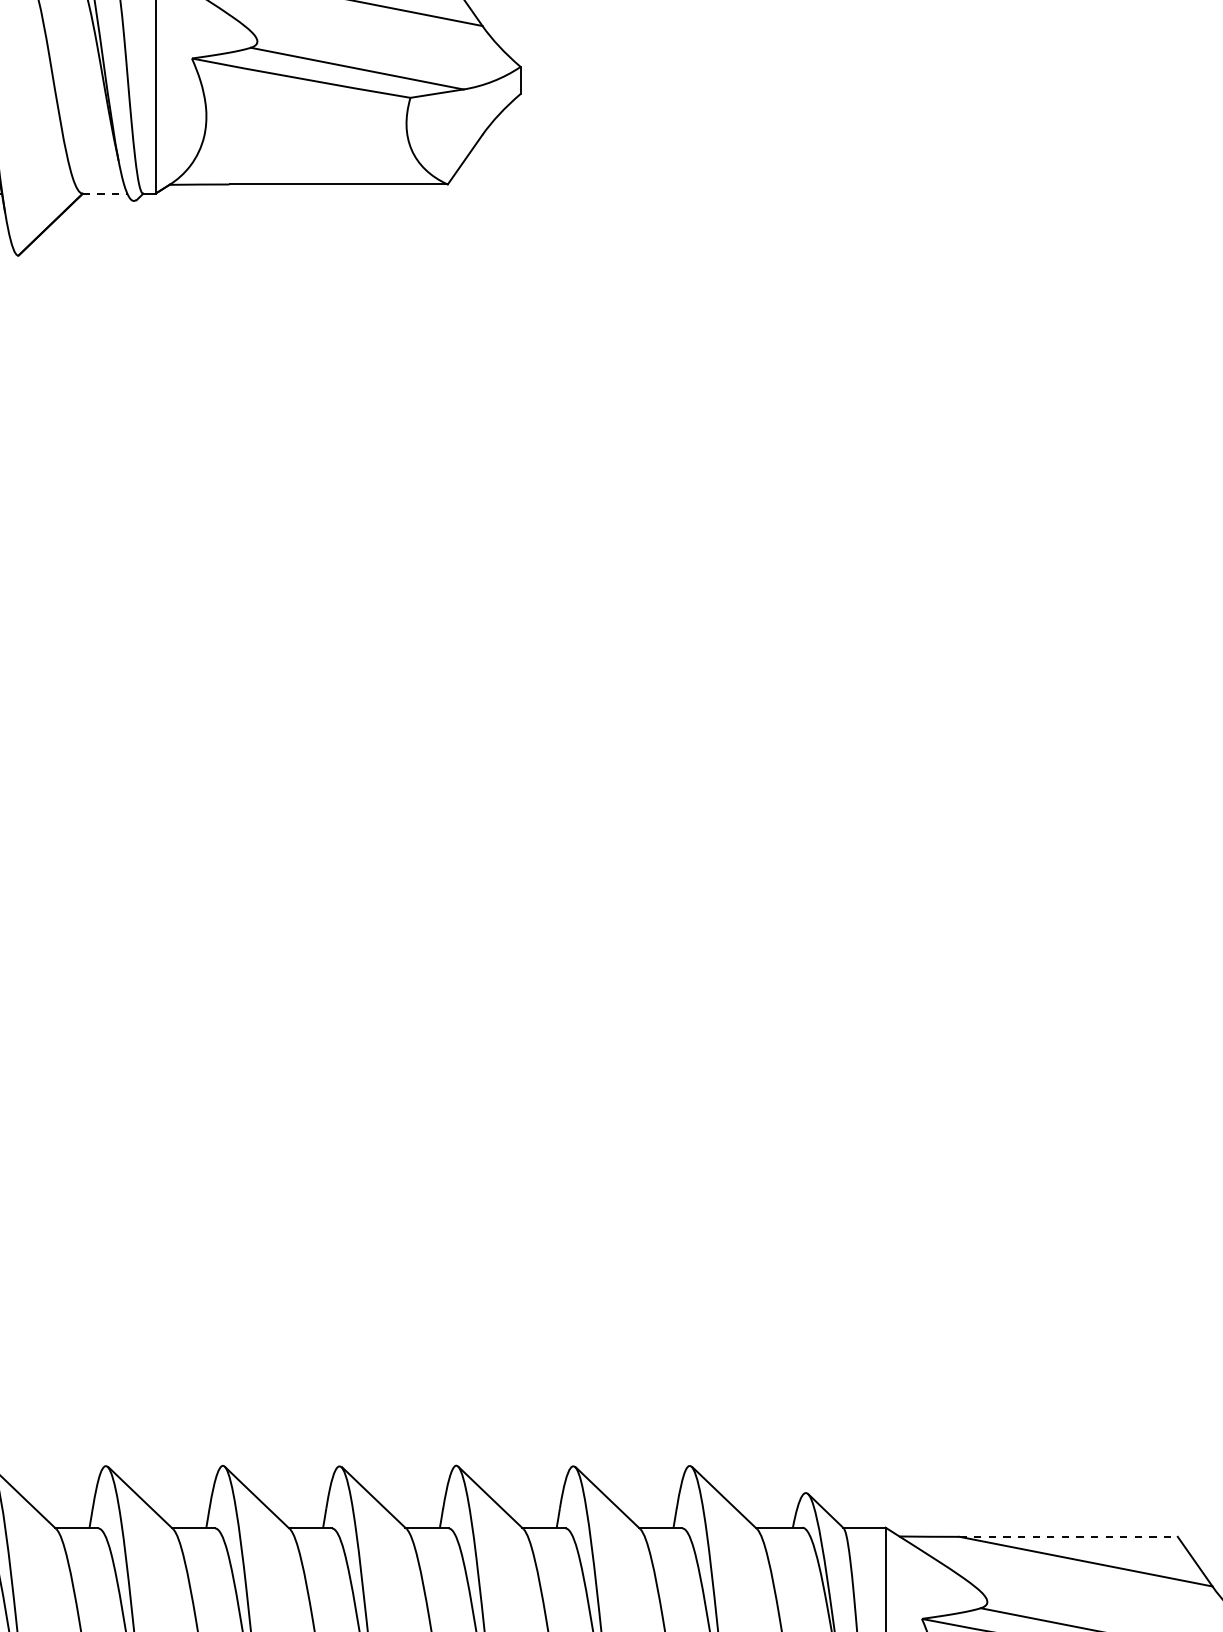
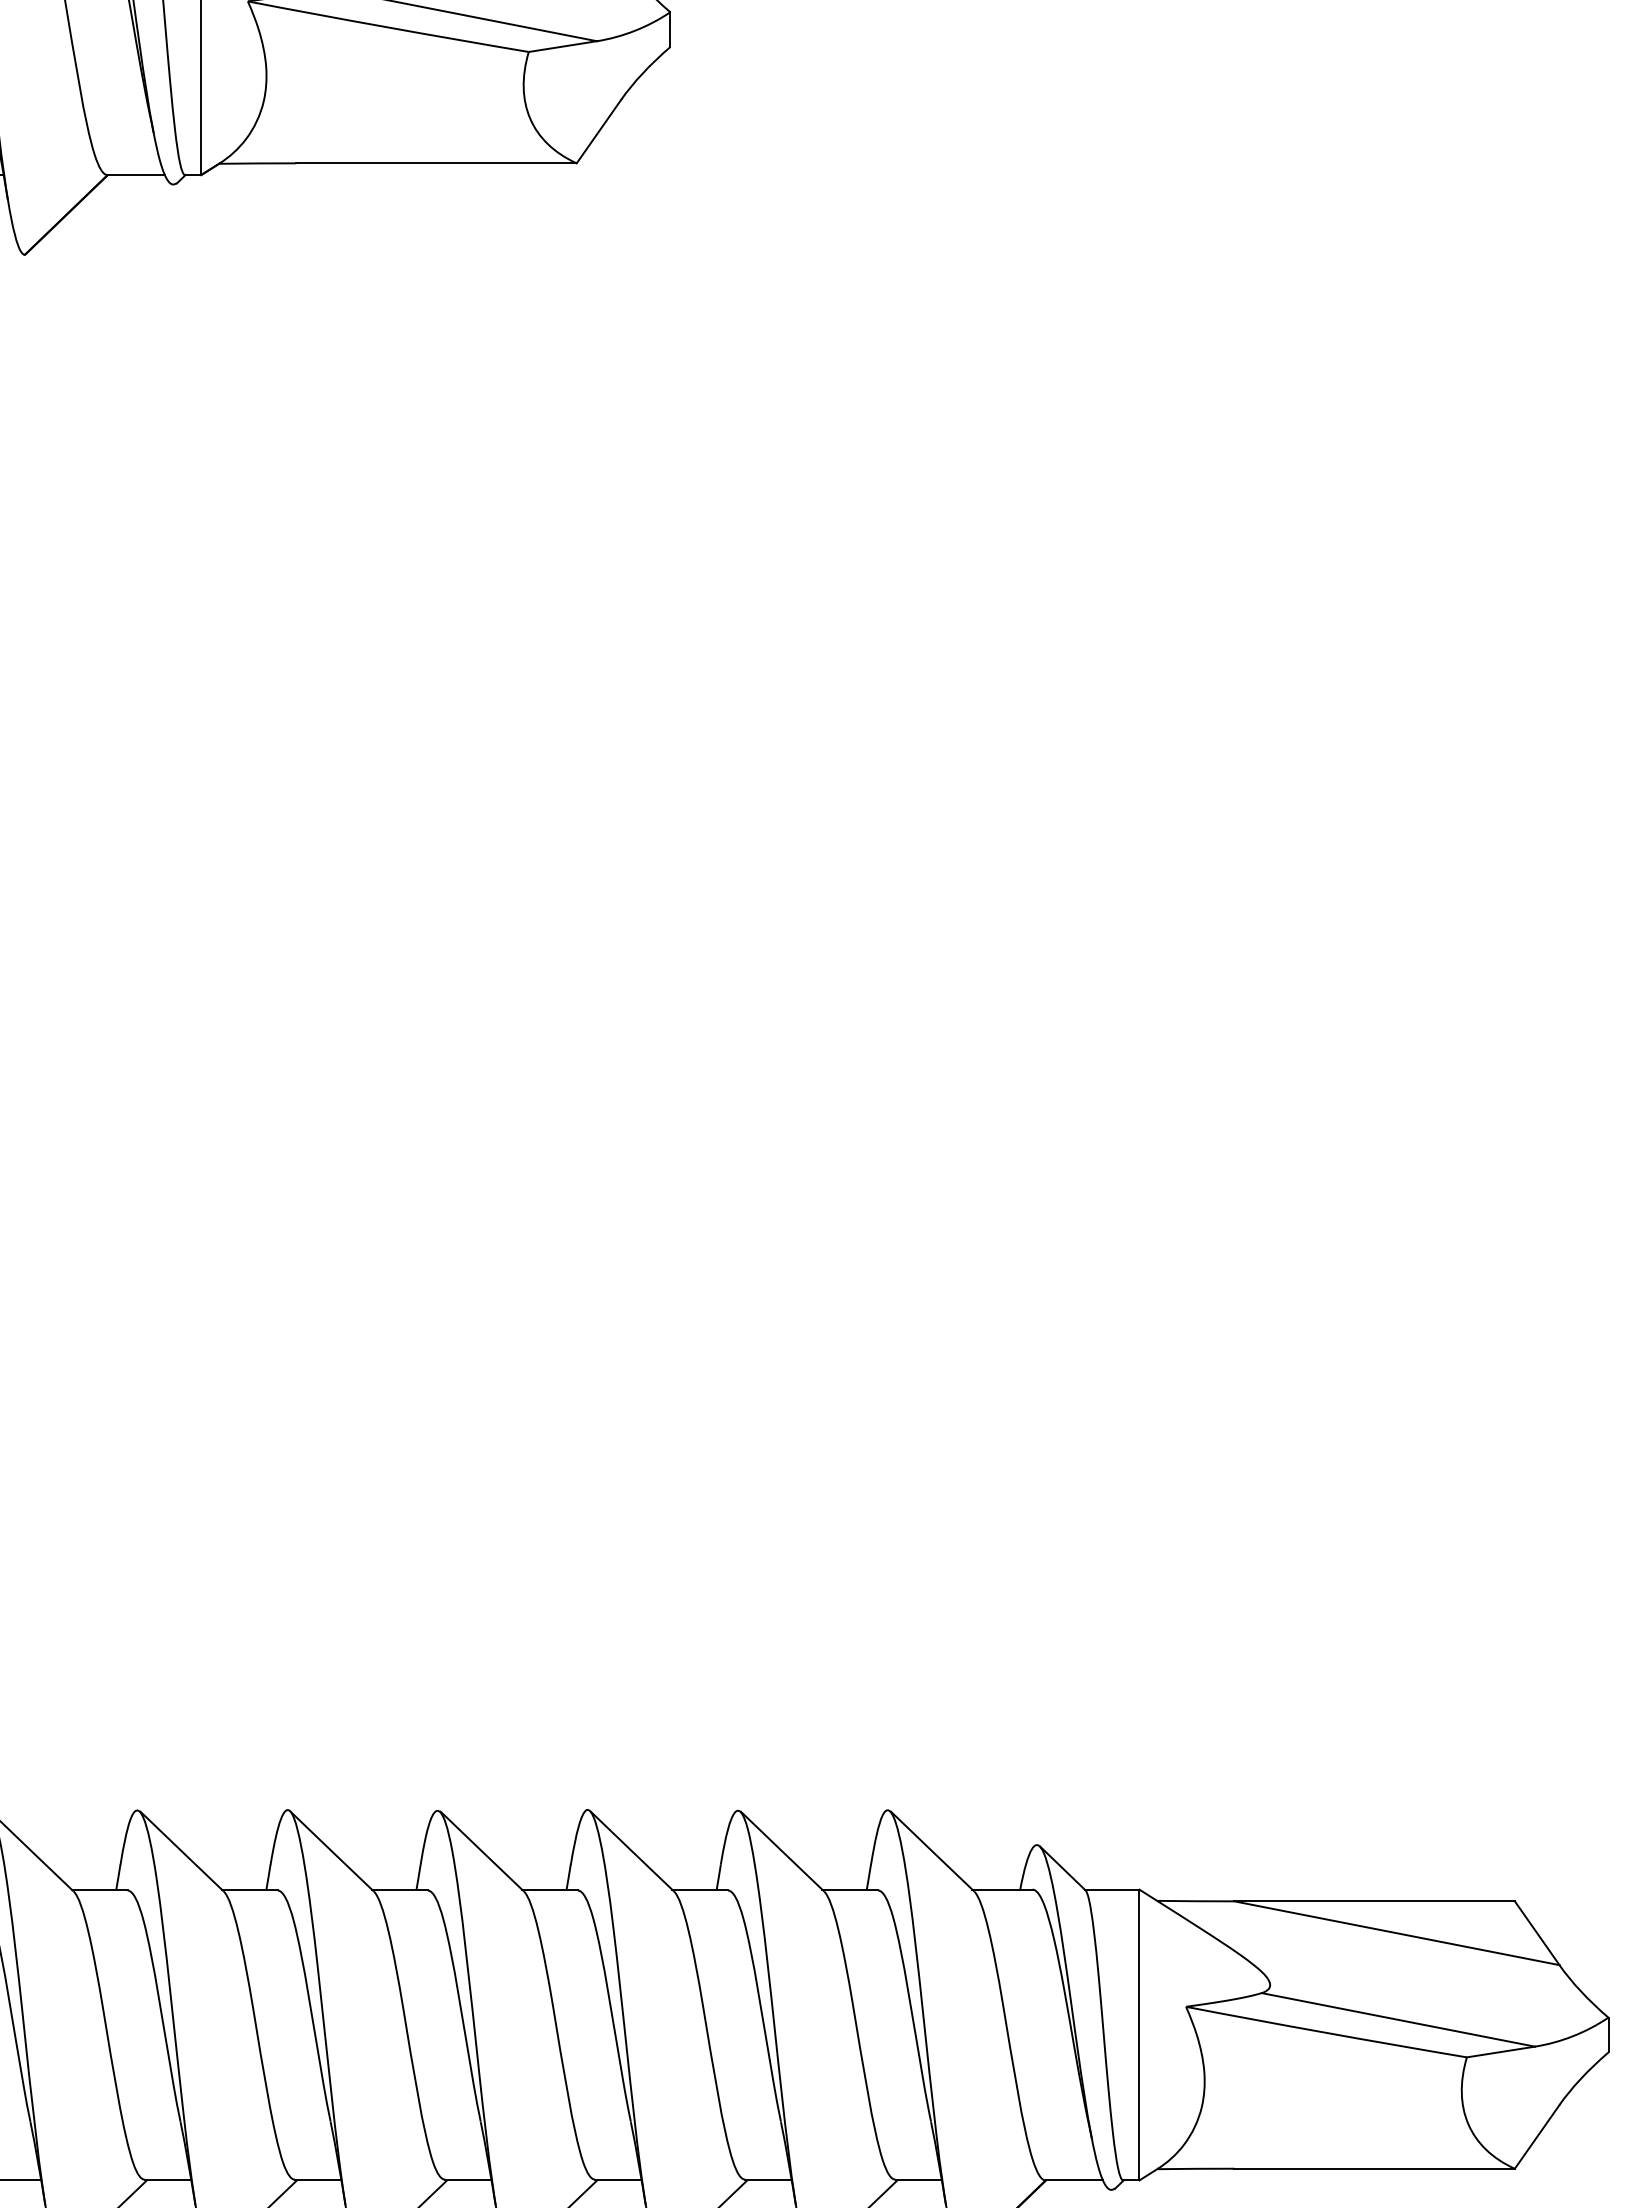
line: (105, 193) -> (136, 175), dashed -> solid
line: (1069, 1536) -> (1375, 1901), dashed -> solid

